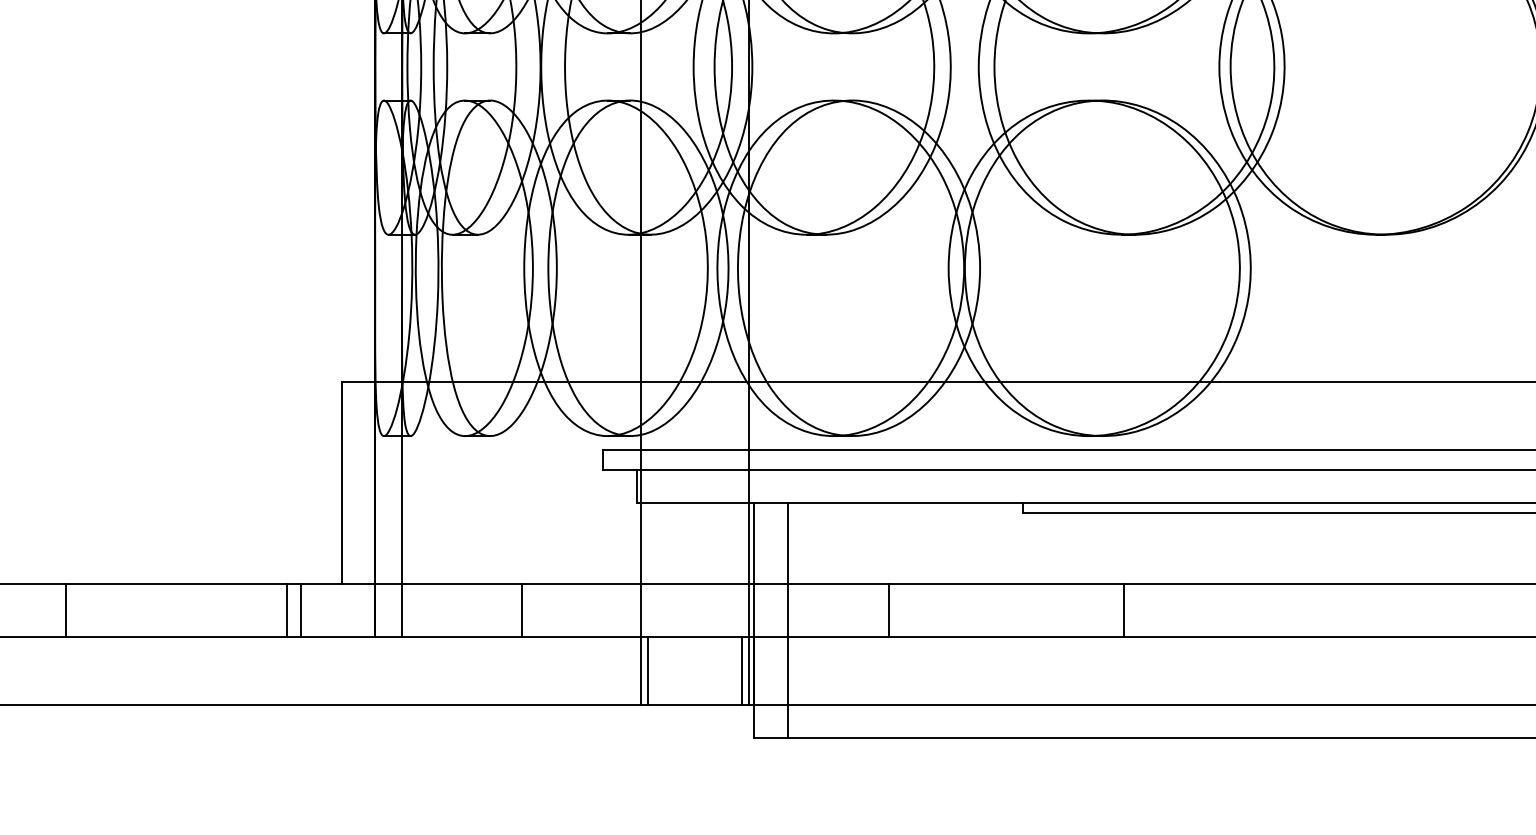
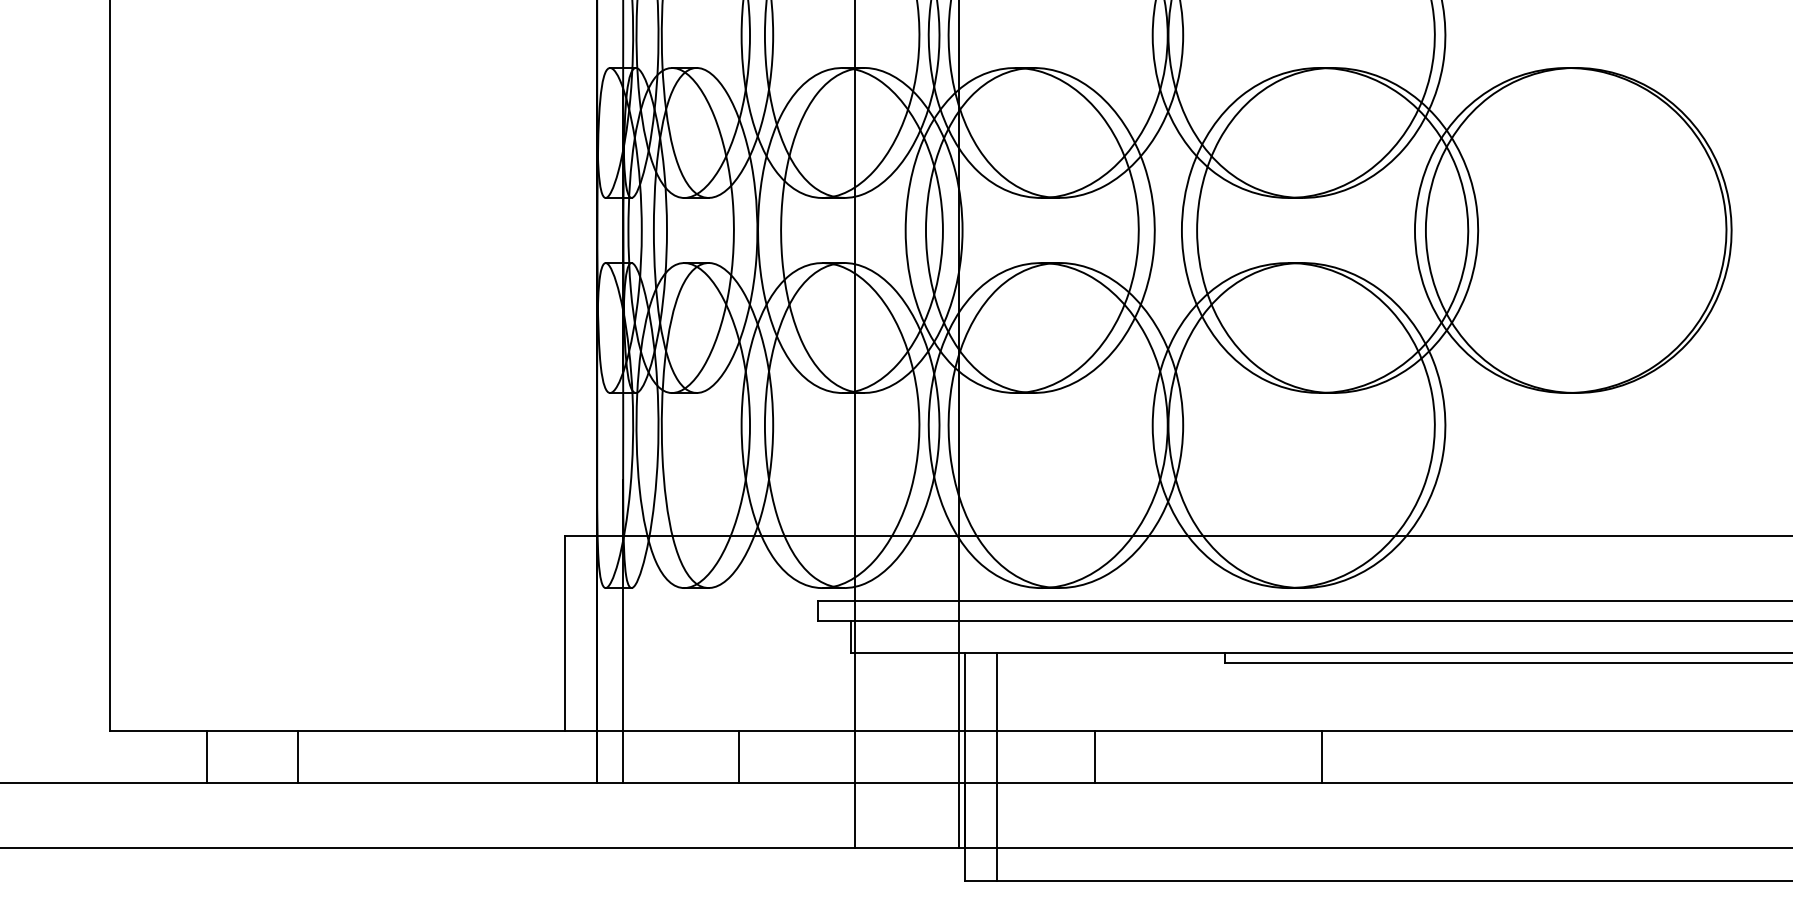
line: (286, 610) -> (511, 757), removed
line: (301, 610) -> (525, 757), removed
line: (648, 670) -> (861, 815), removed
line: (741, 670) -> (952, 815), removed

